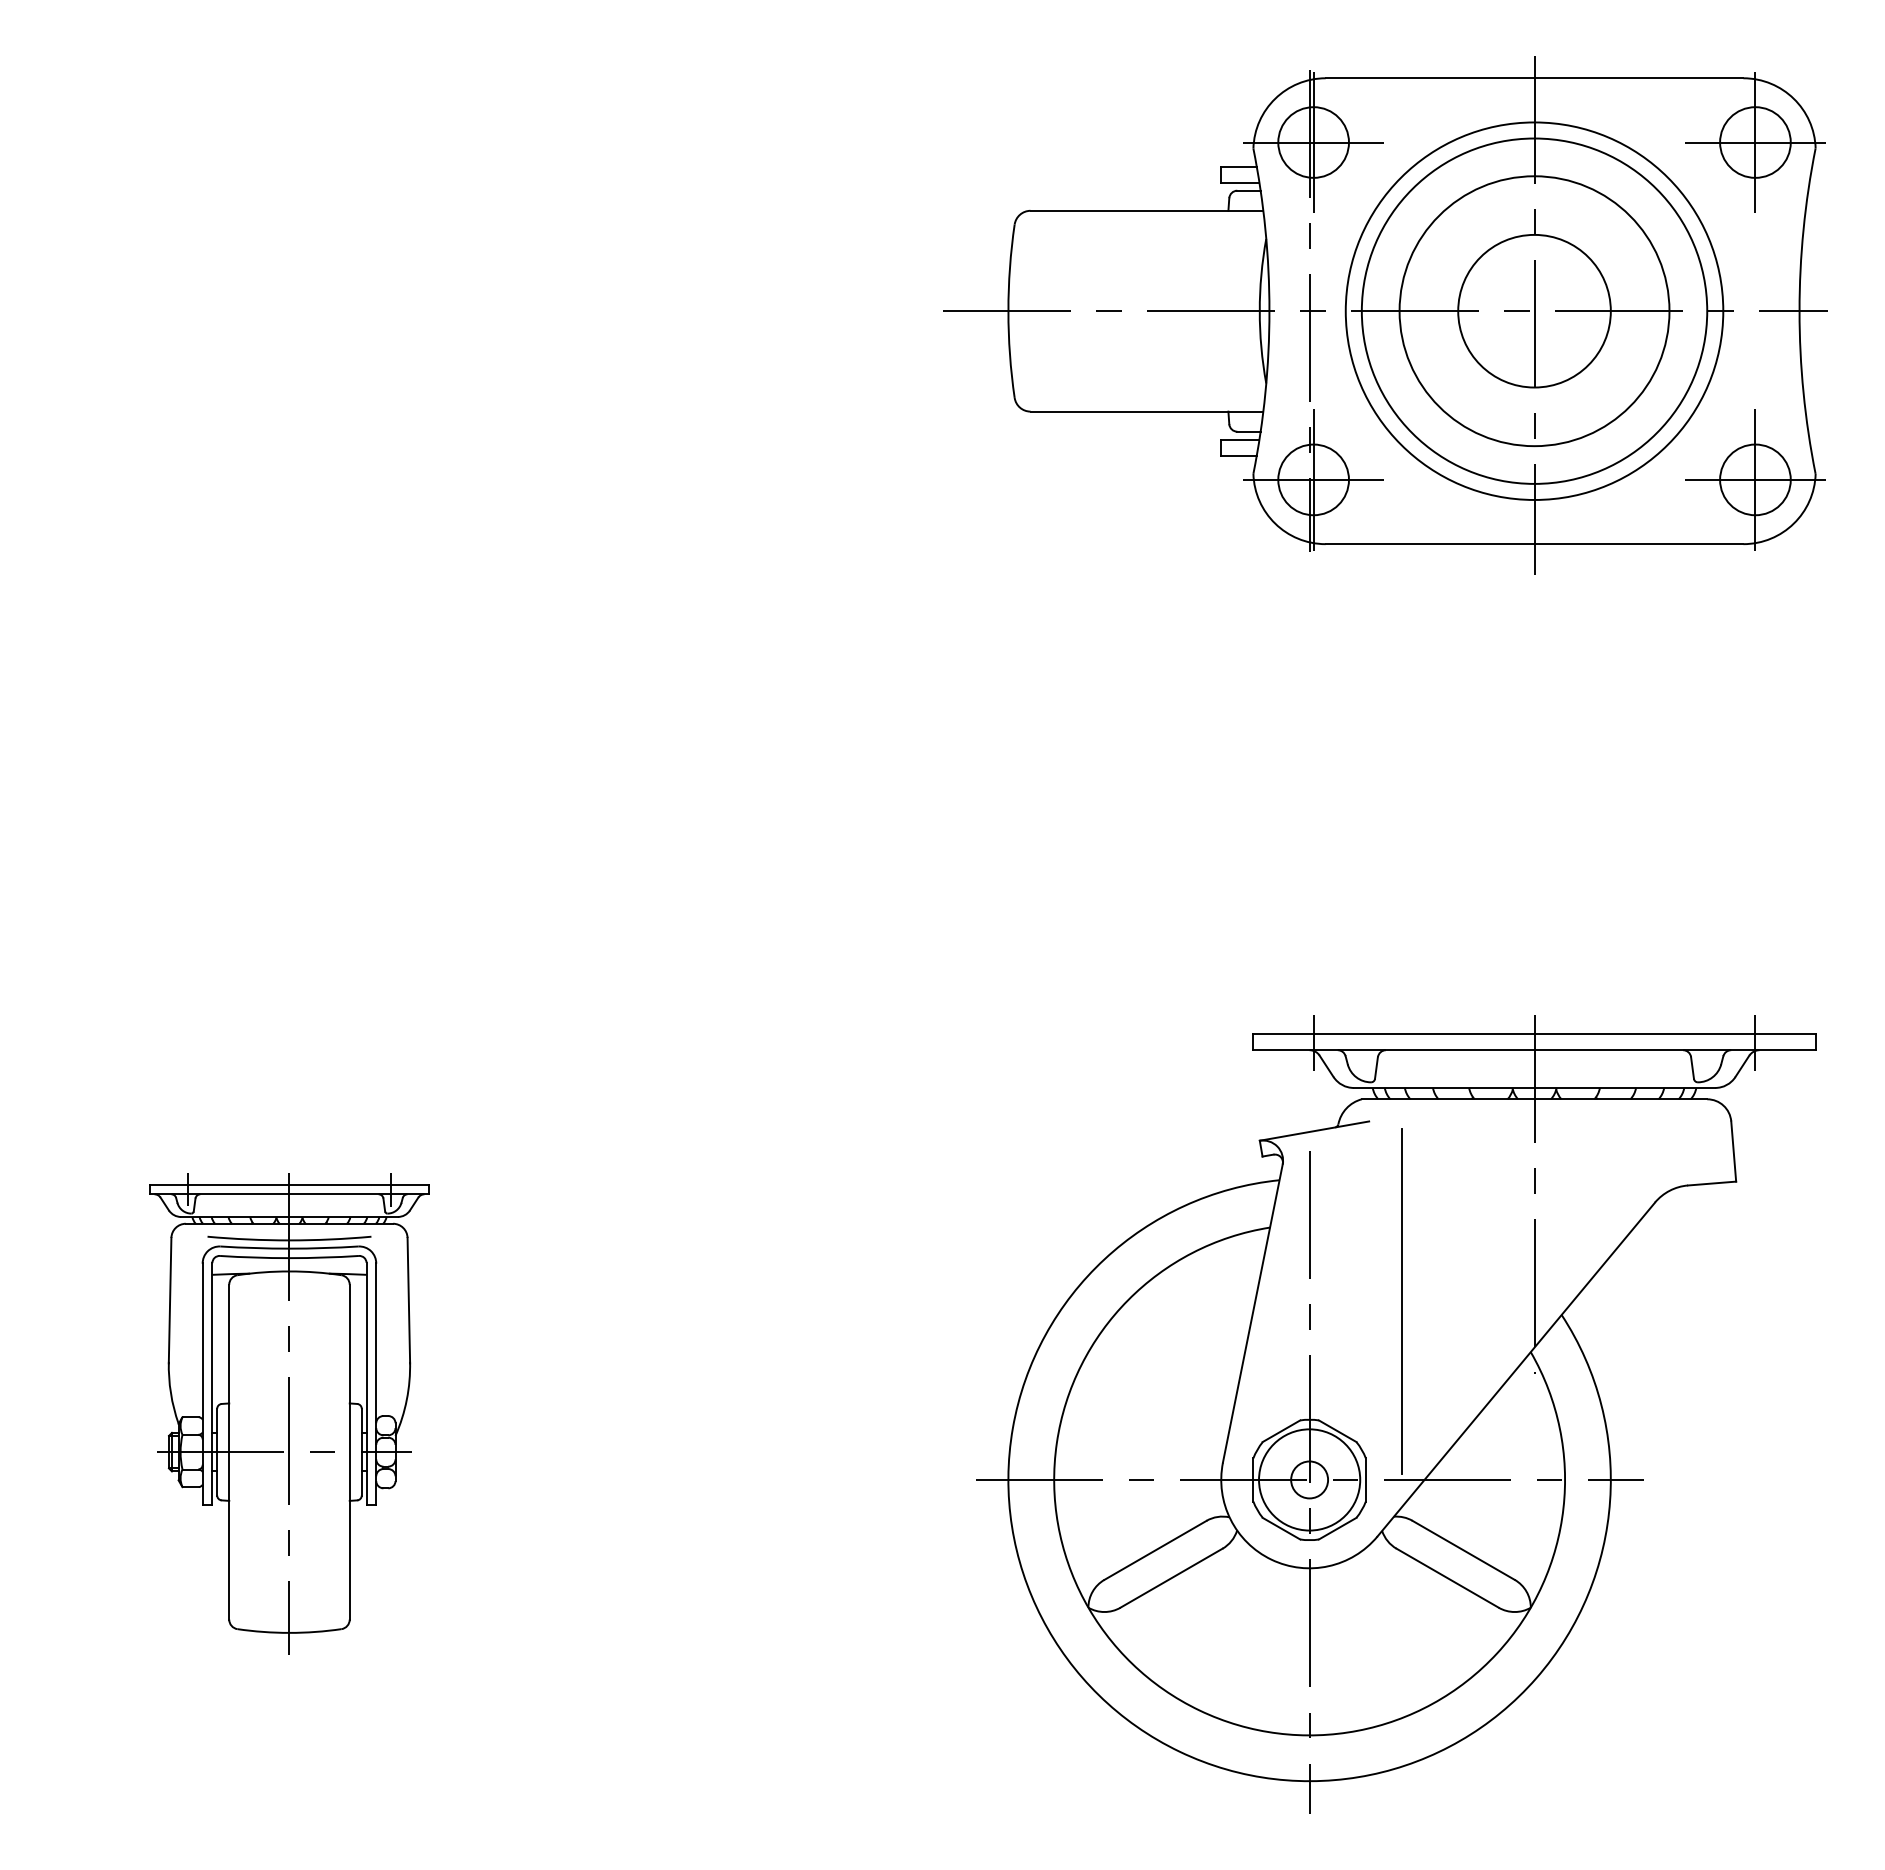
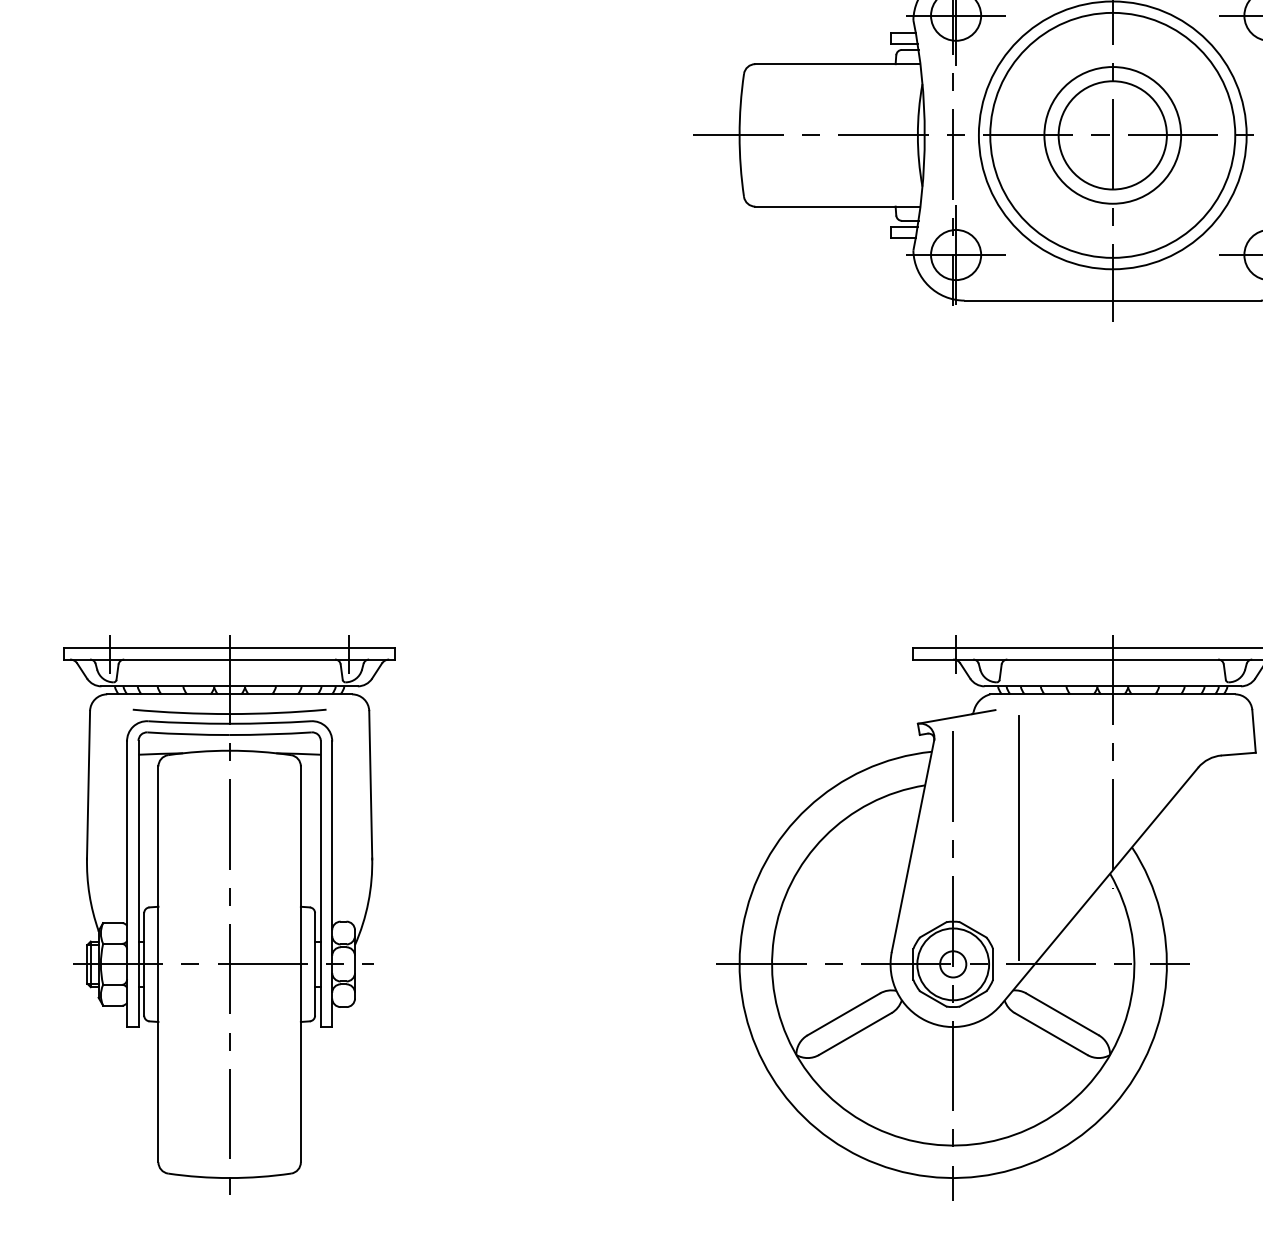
circle: (1534, 310) -> (1112, 134), size x0.71
part: (289, 1410) -> (229, 915), size x1.67

